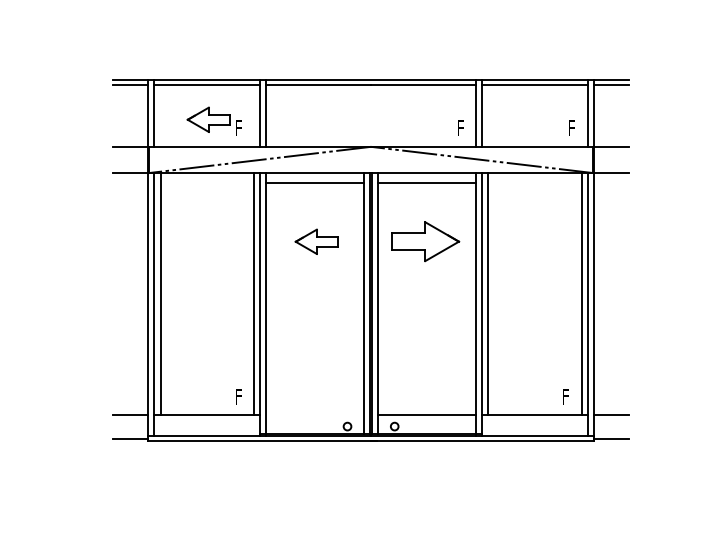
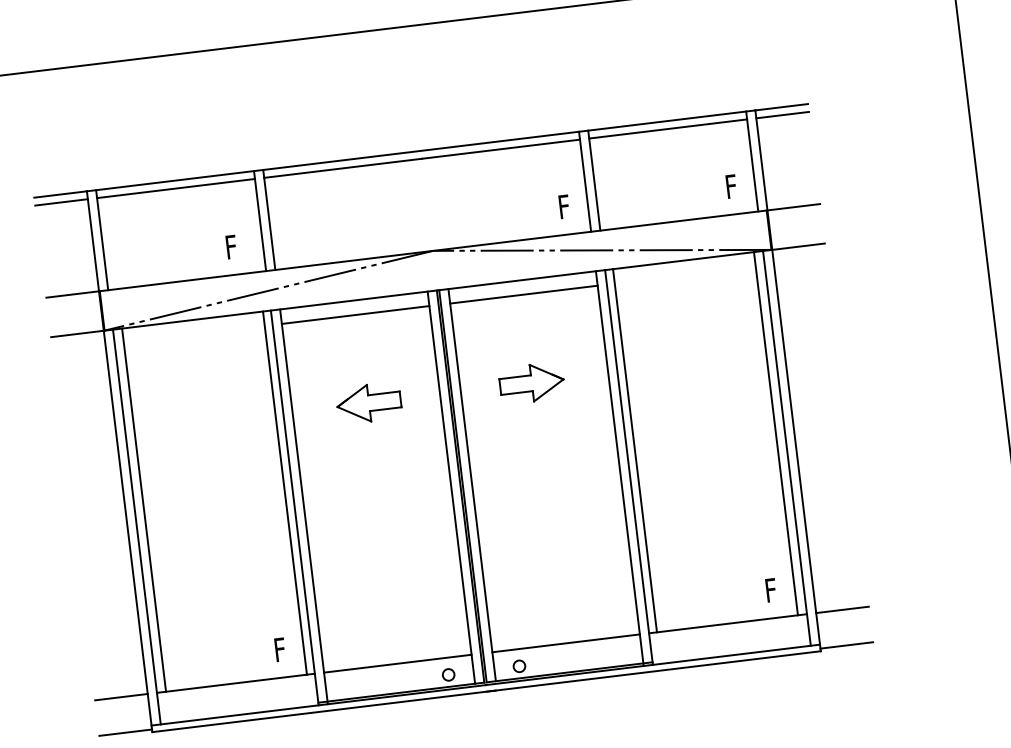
part: (208, 119) -> (184, 239), removed
part: (425, 241) -> (532, 383), size x0.62
line: (314, 415) -> (397, 664), added

